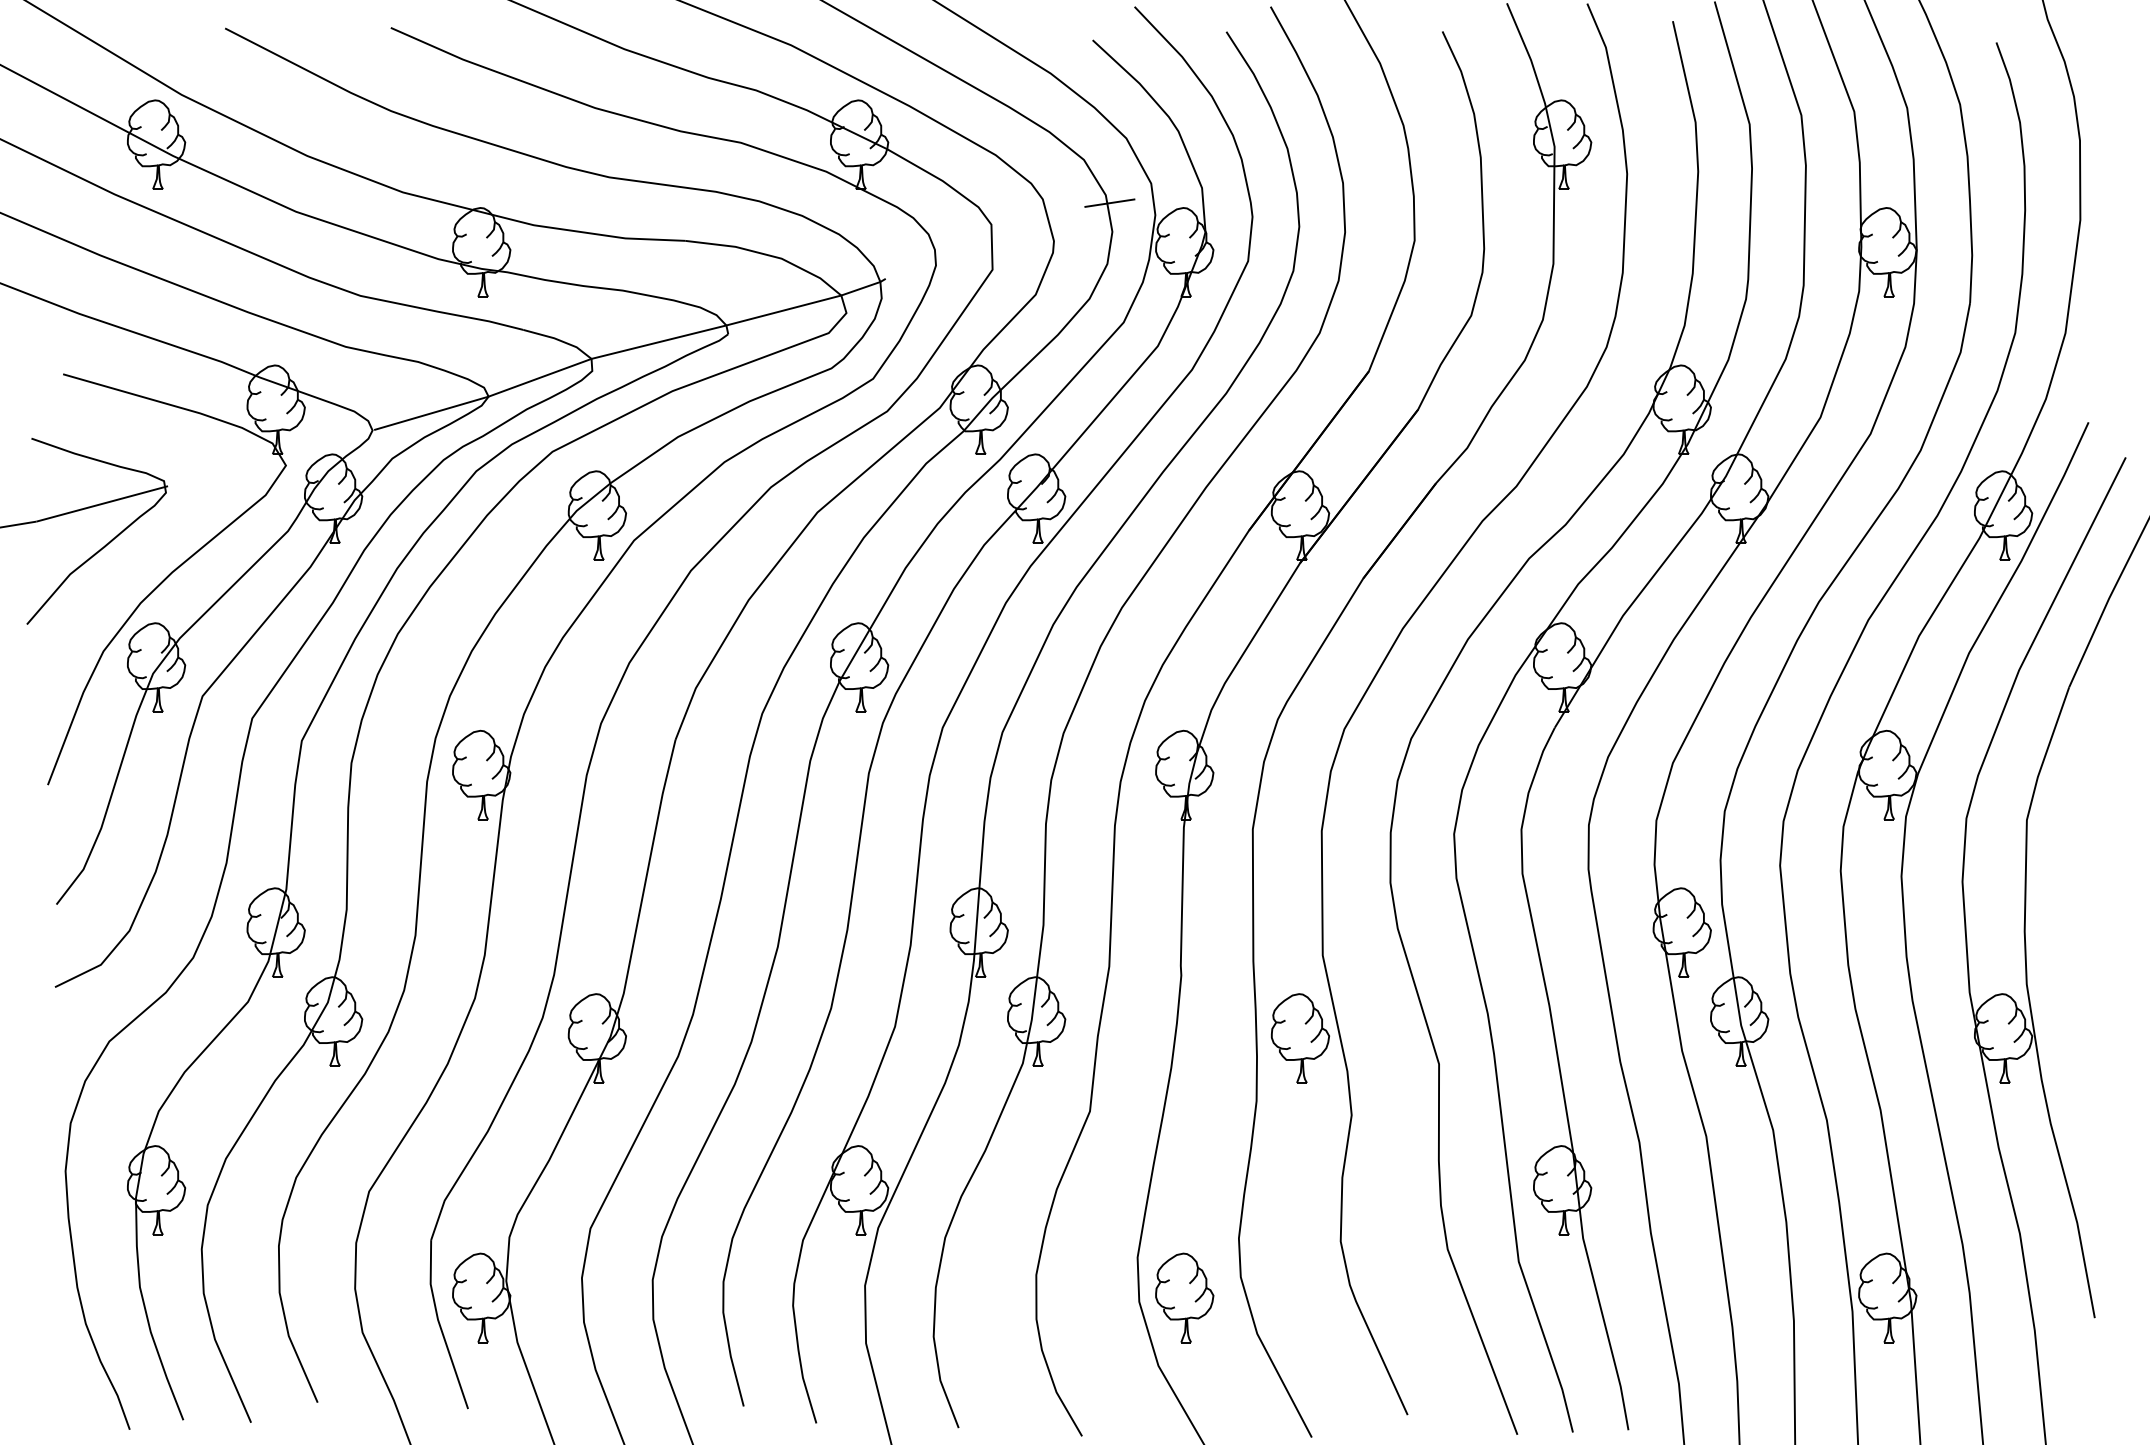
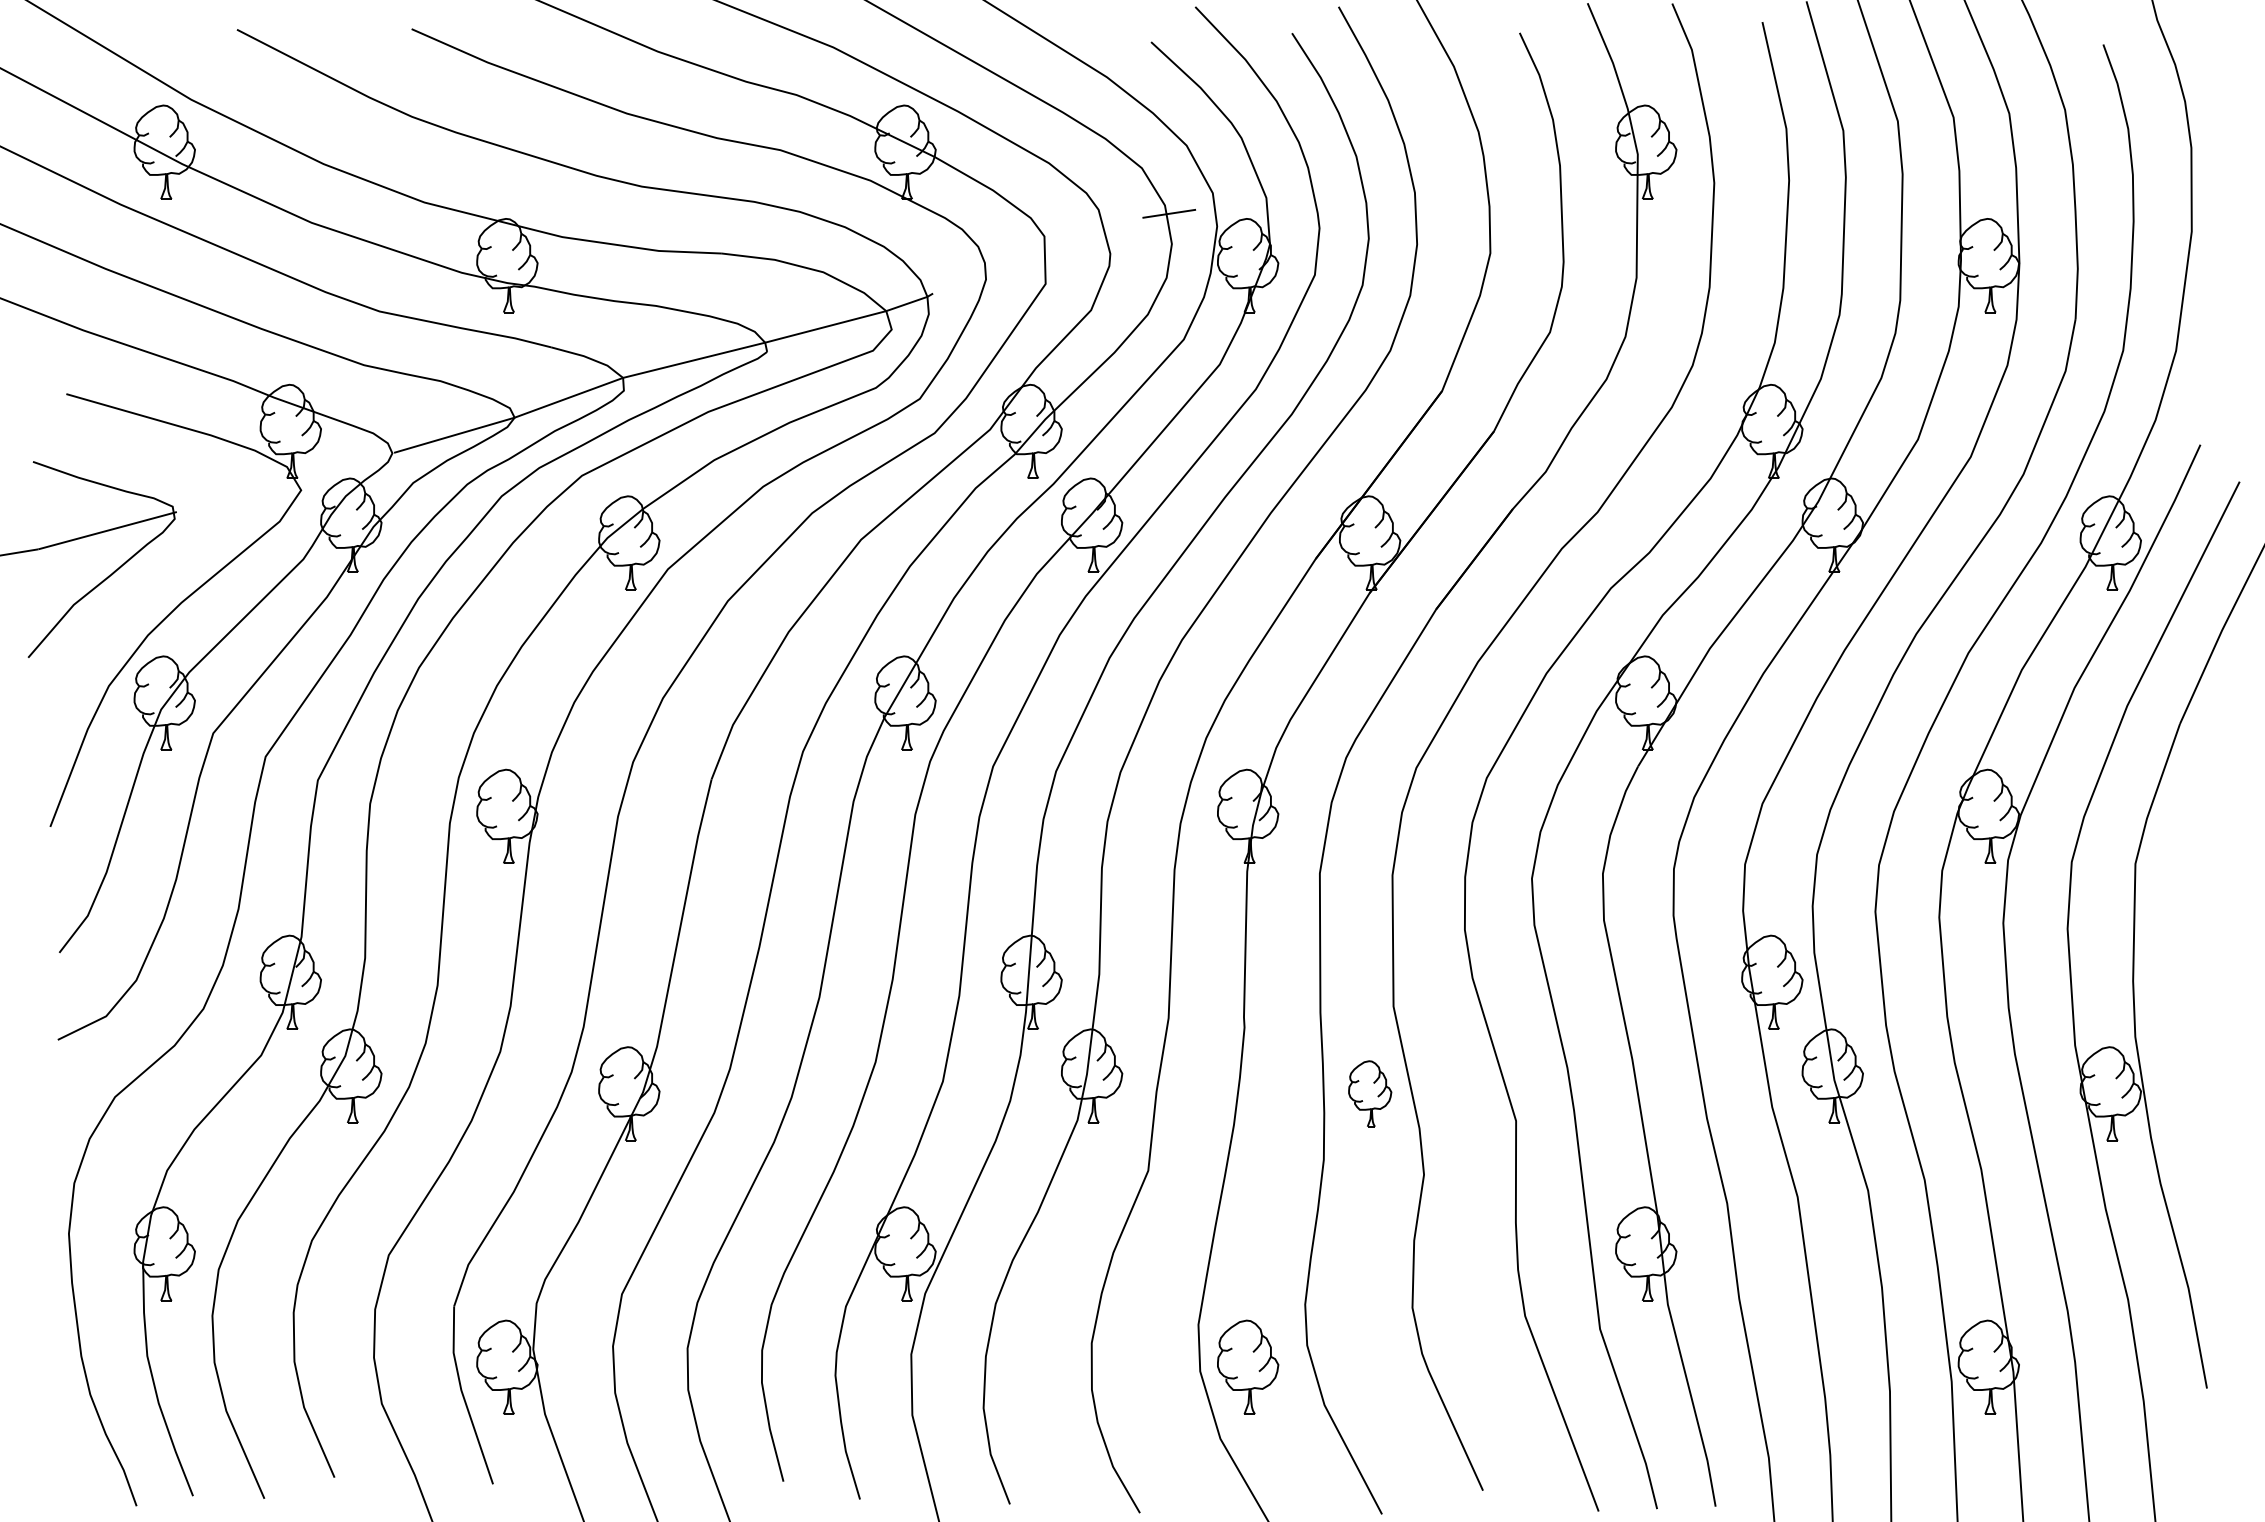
part: (1300, 1038) -> (1370, 1093), size x0.7

